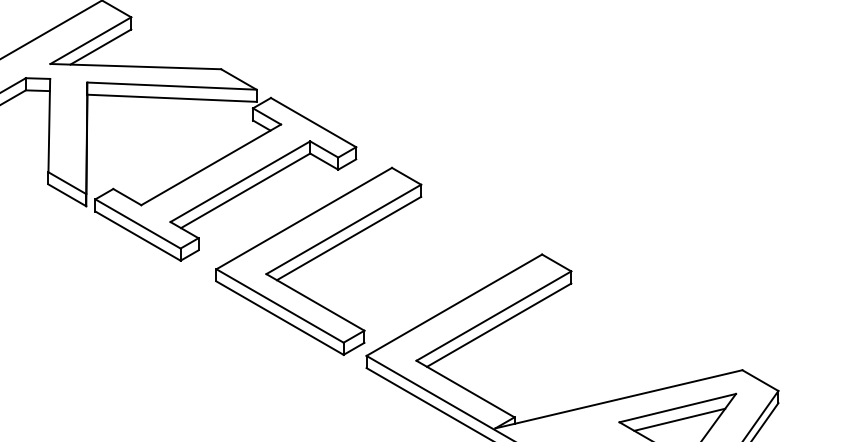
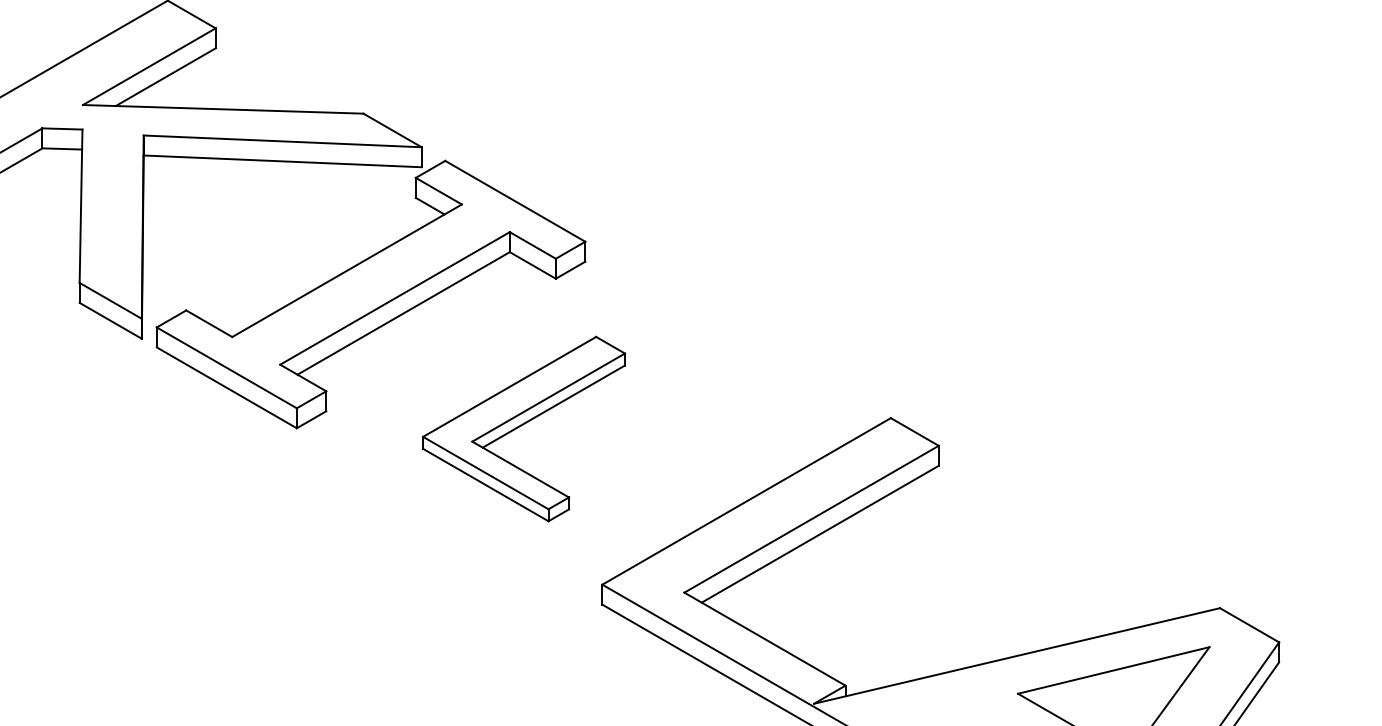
part: (318, 260) -> (523, 427), size x0.6
line: (679, 419) -> (1116, 689), removed

